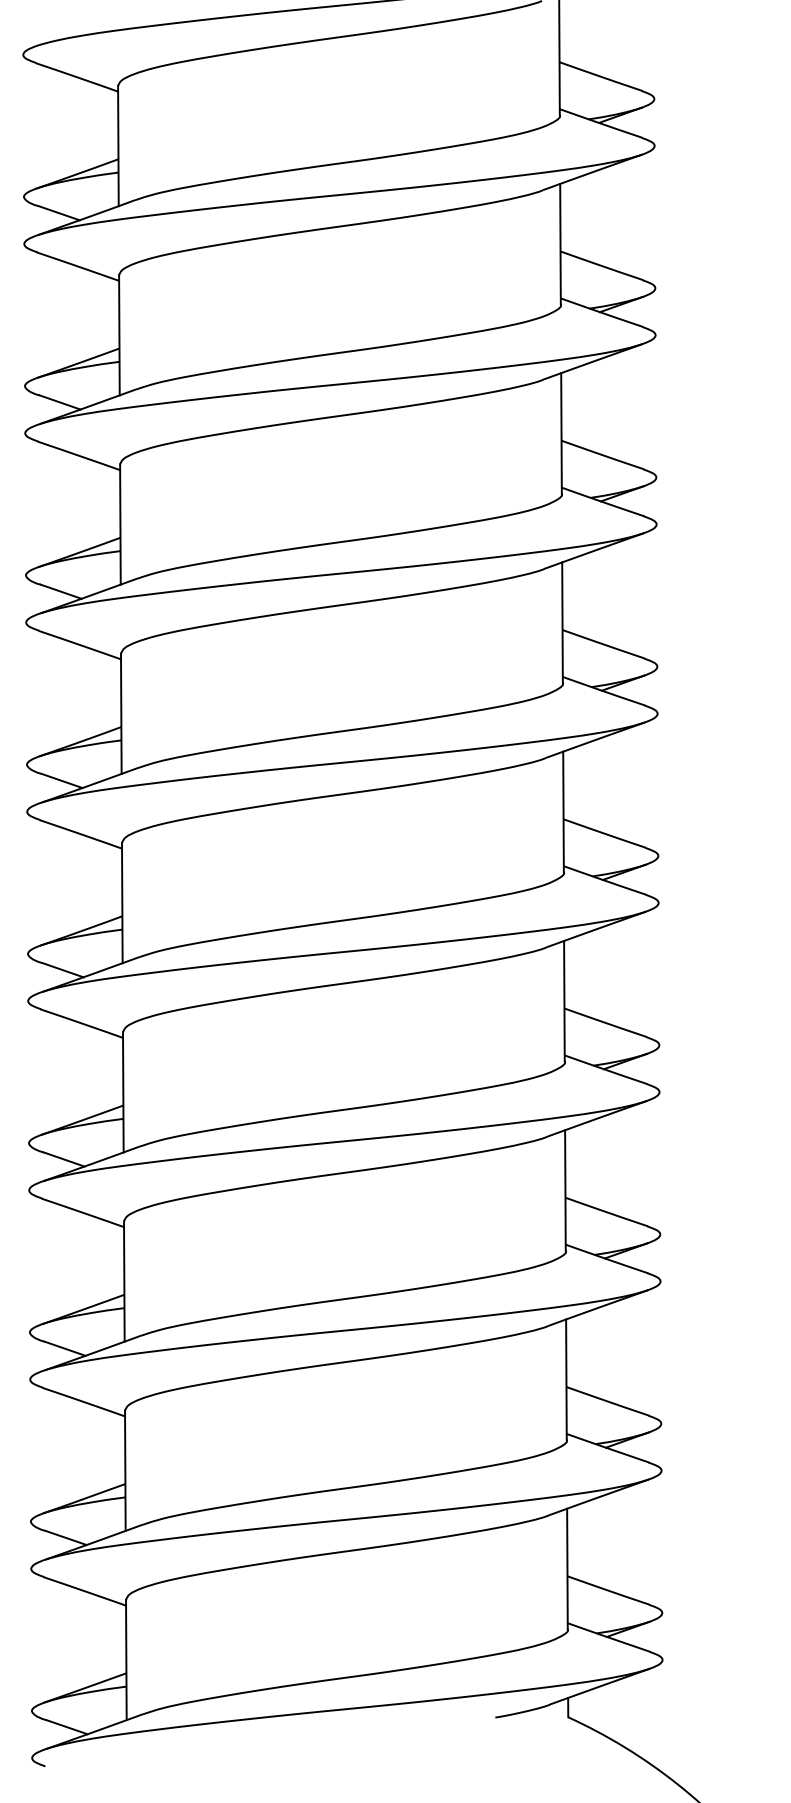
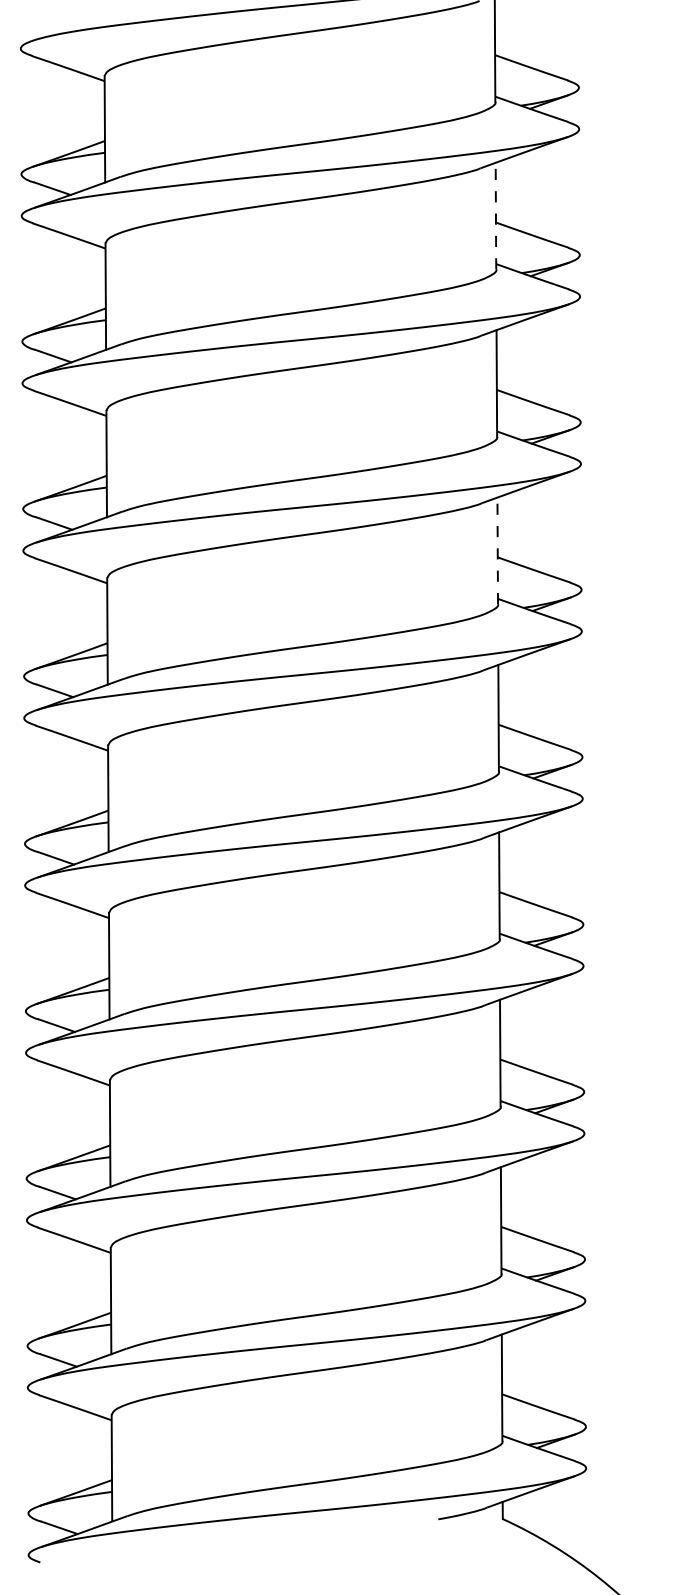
line: (560, 243) -> (495, 215), solid -> dashed
line: (562, 622) -> (497, 550), solid -> dashed

